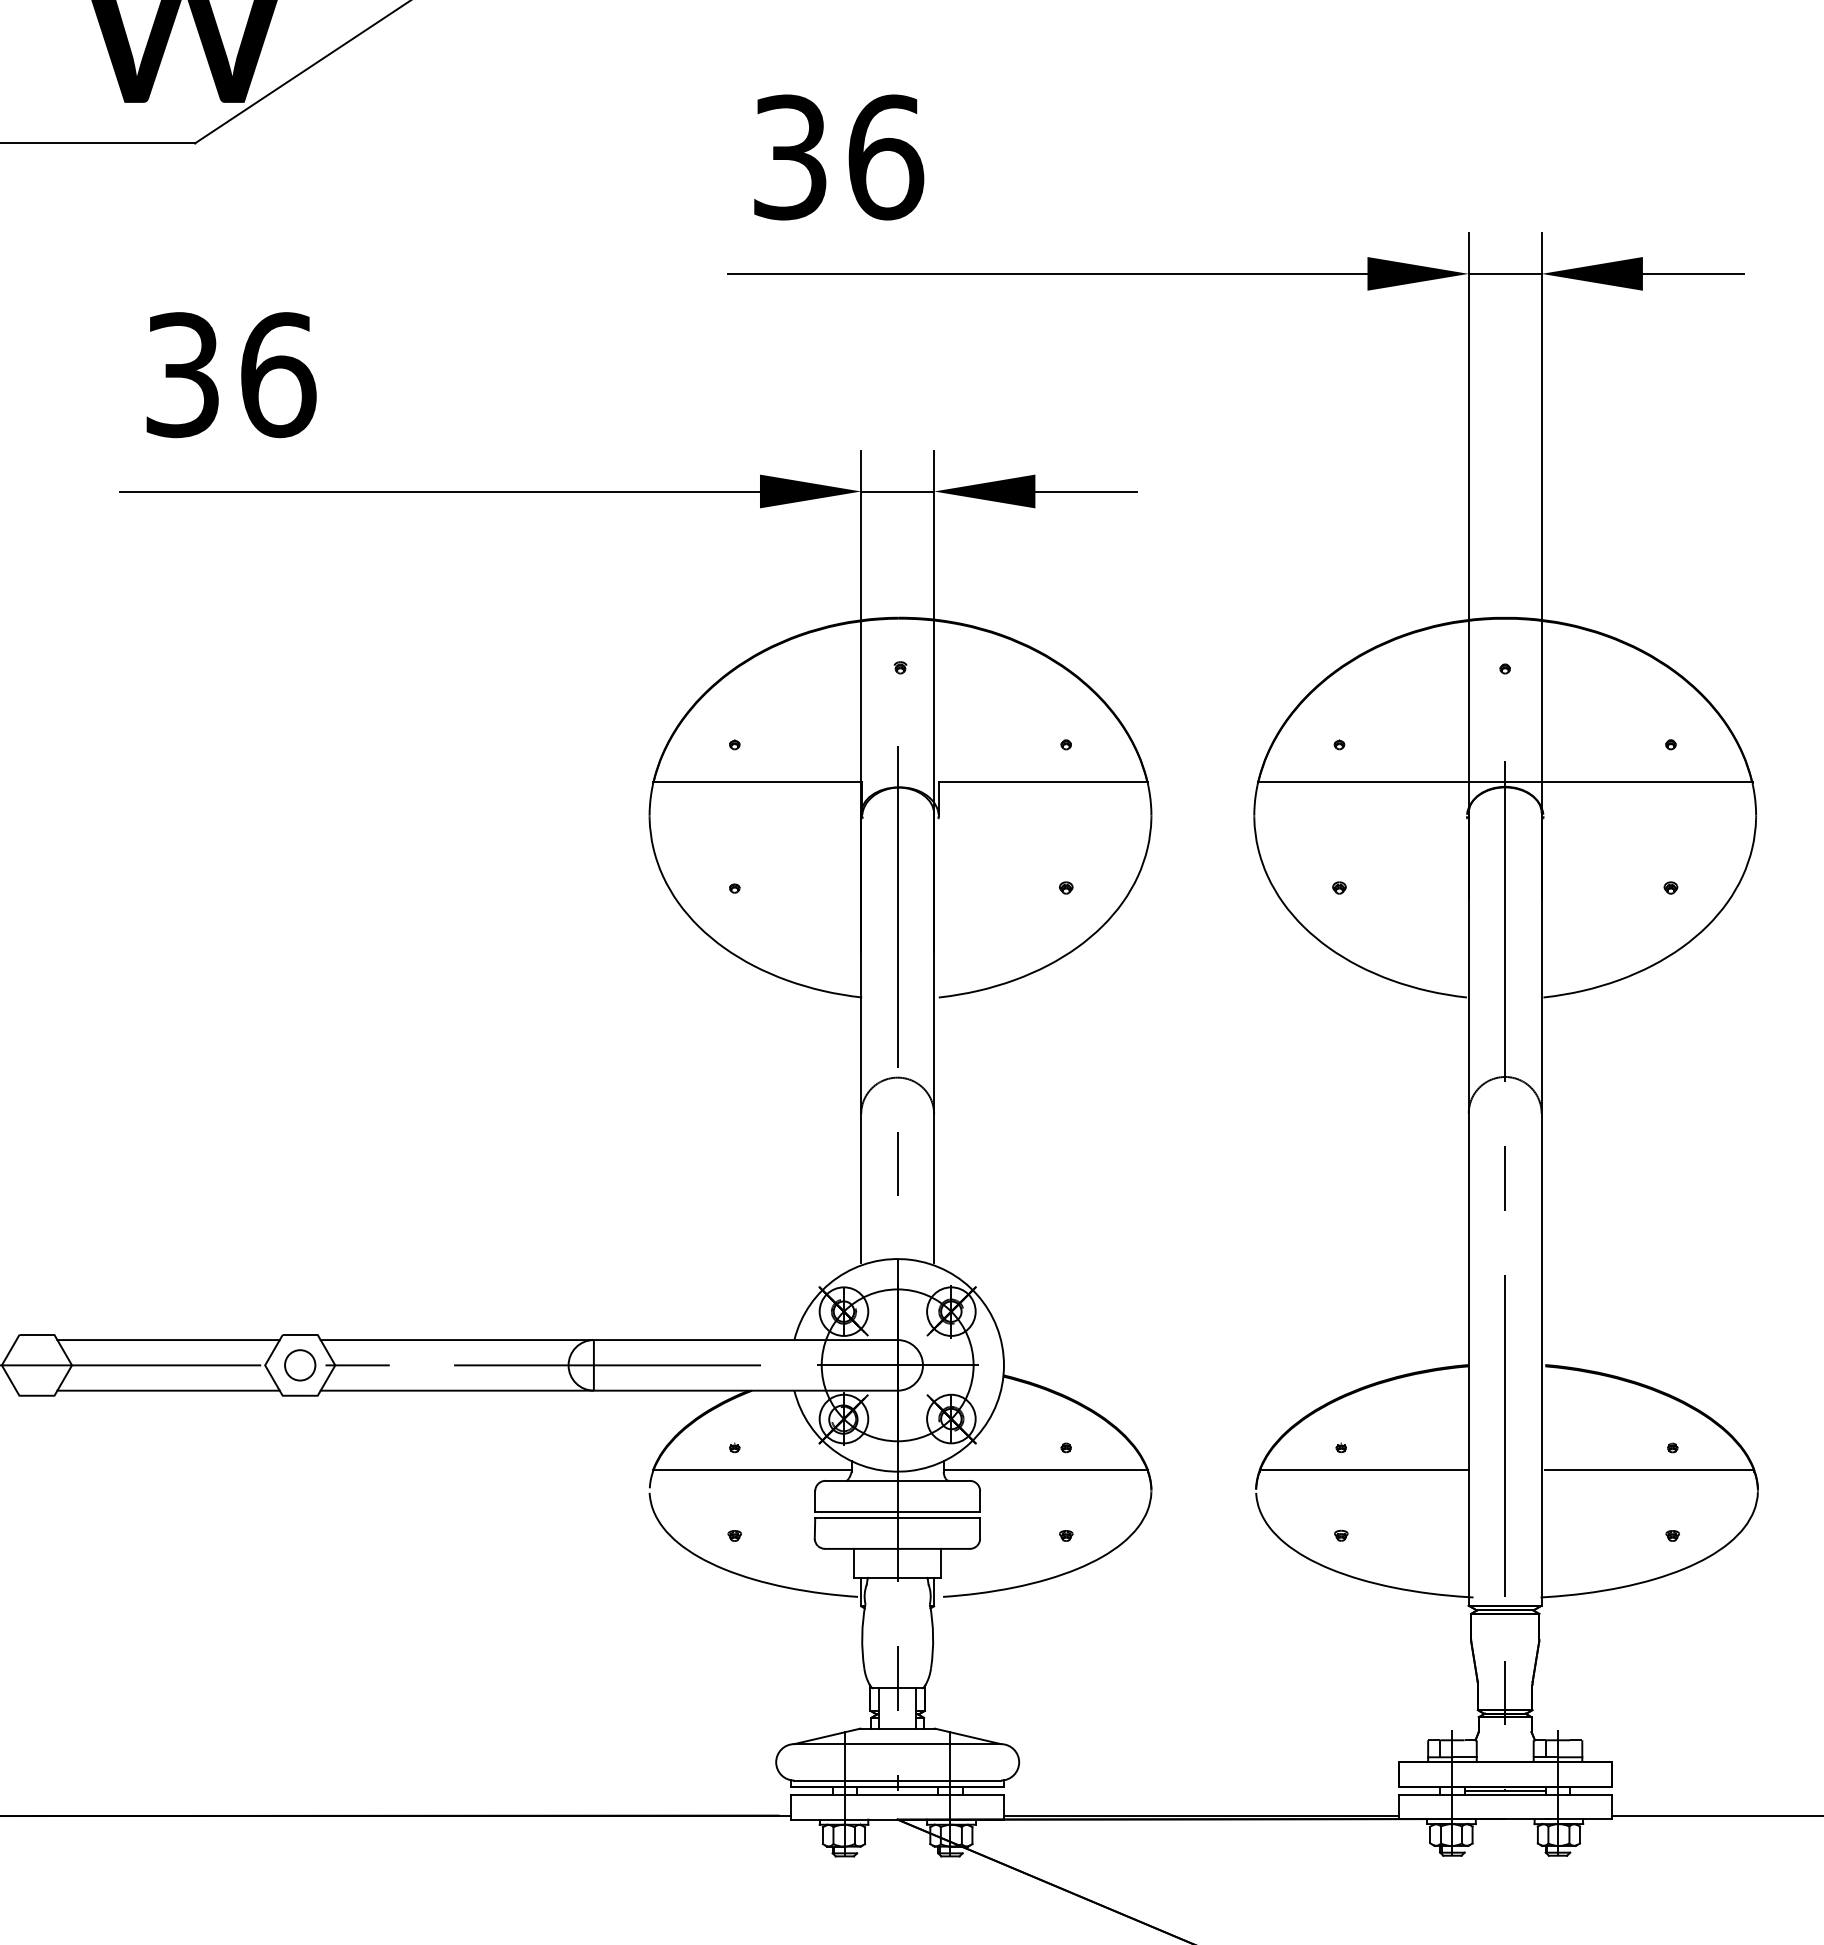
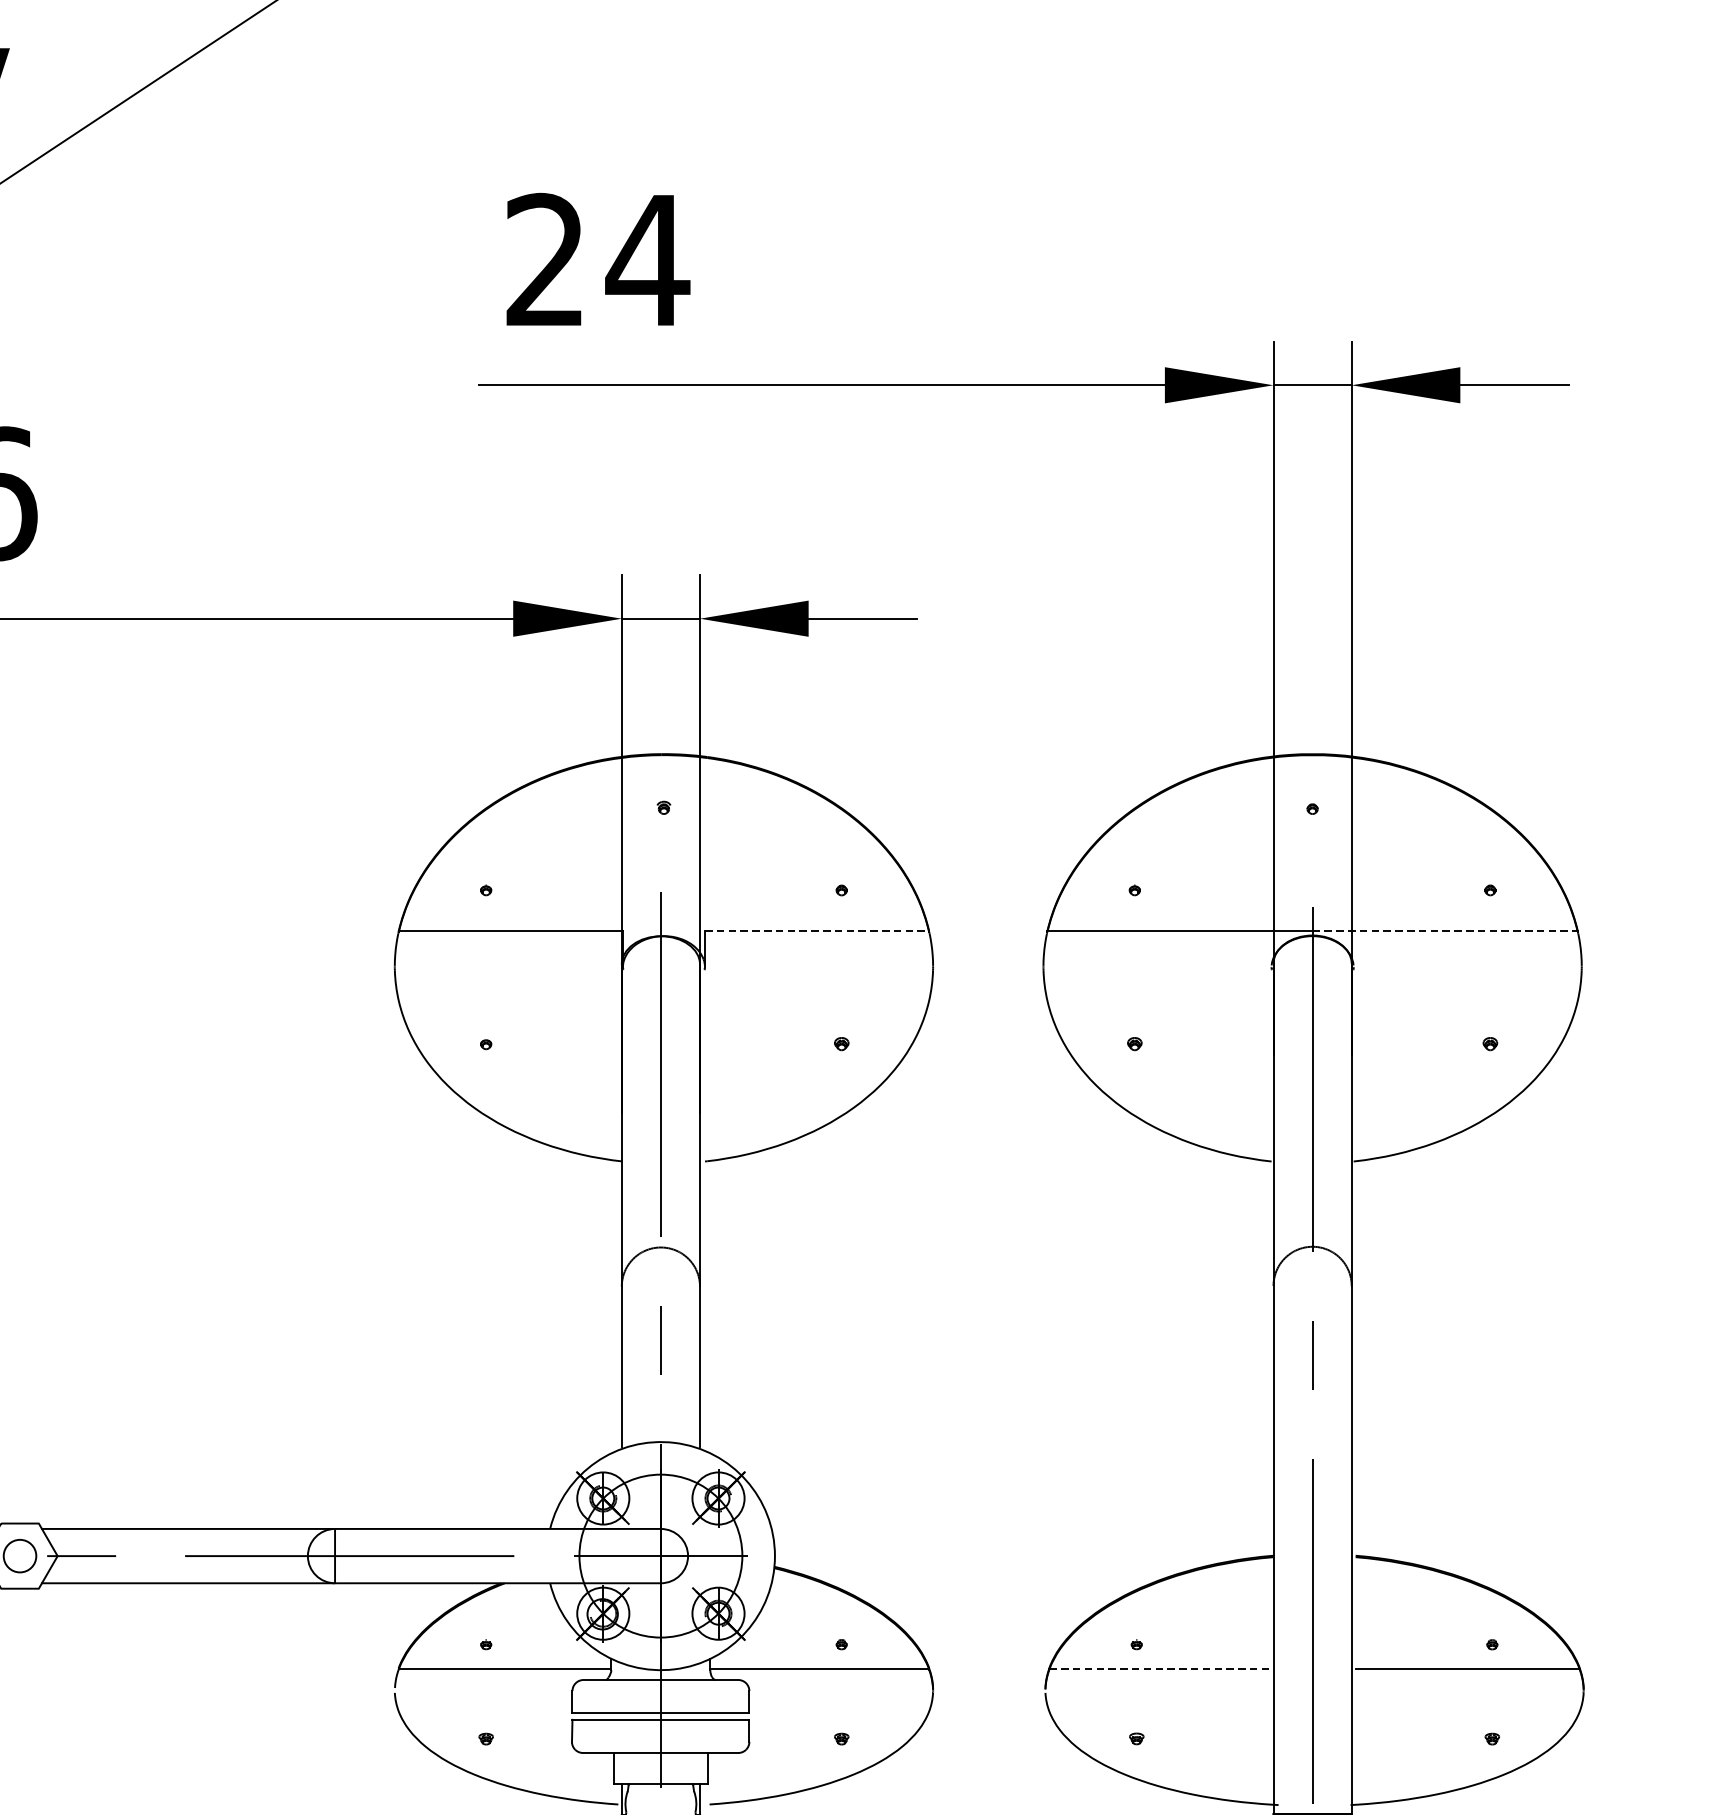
text: (839, 157) -> (598, 260), 36 -> 24
line: (1043, 782) -> (817, 930), solid -> dashed
line: (1628, 782) -> (1444, 930), solid -> dashed
line: (1364, 1470) -> (1161, 1668), solid -> dashed

